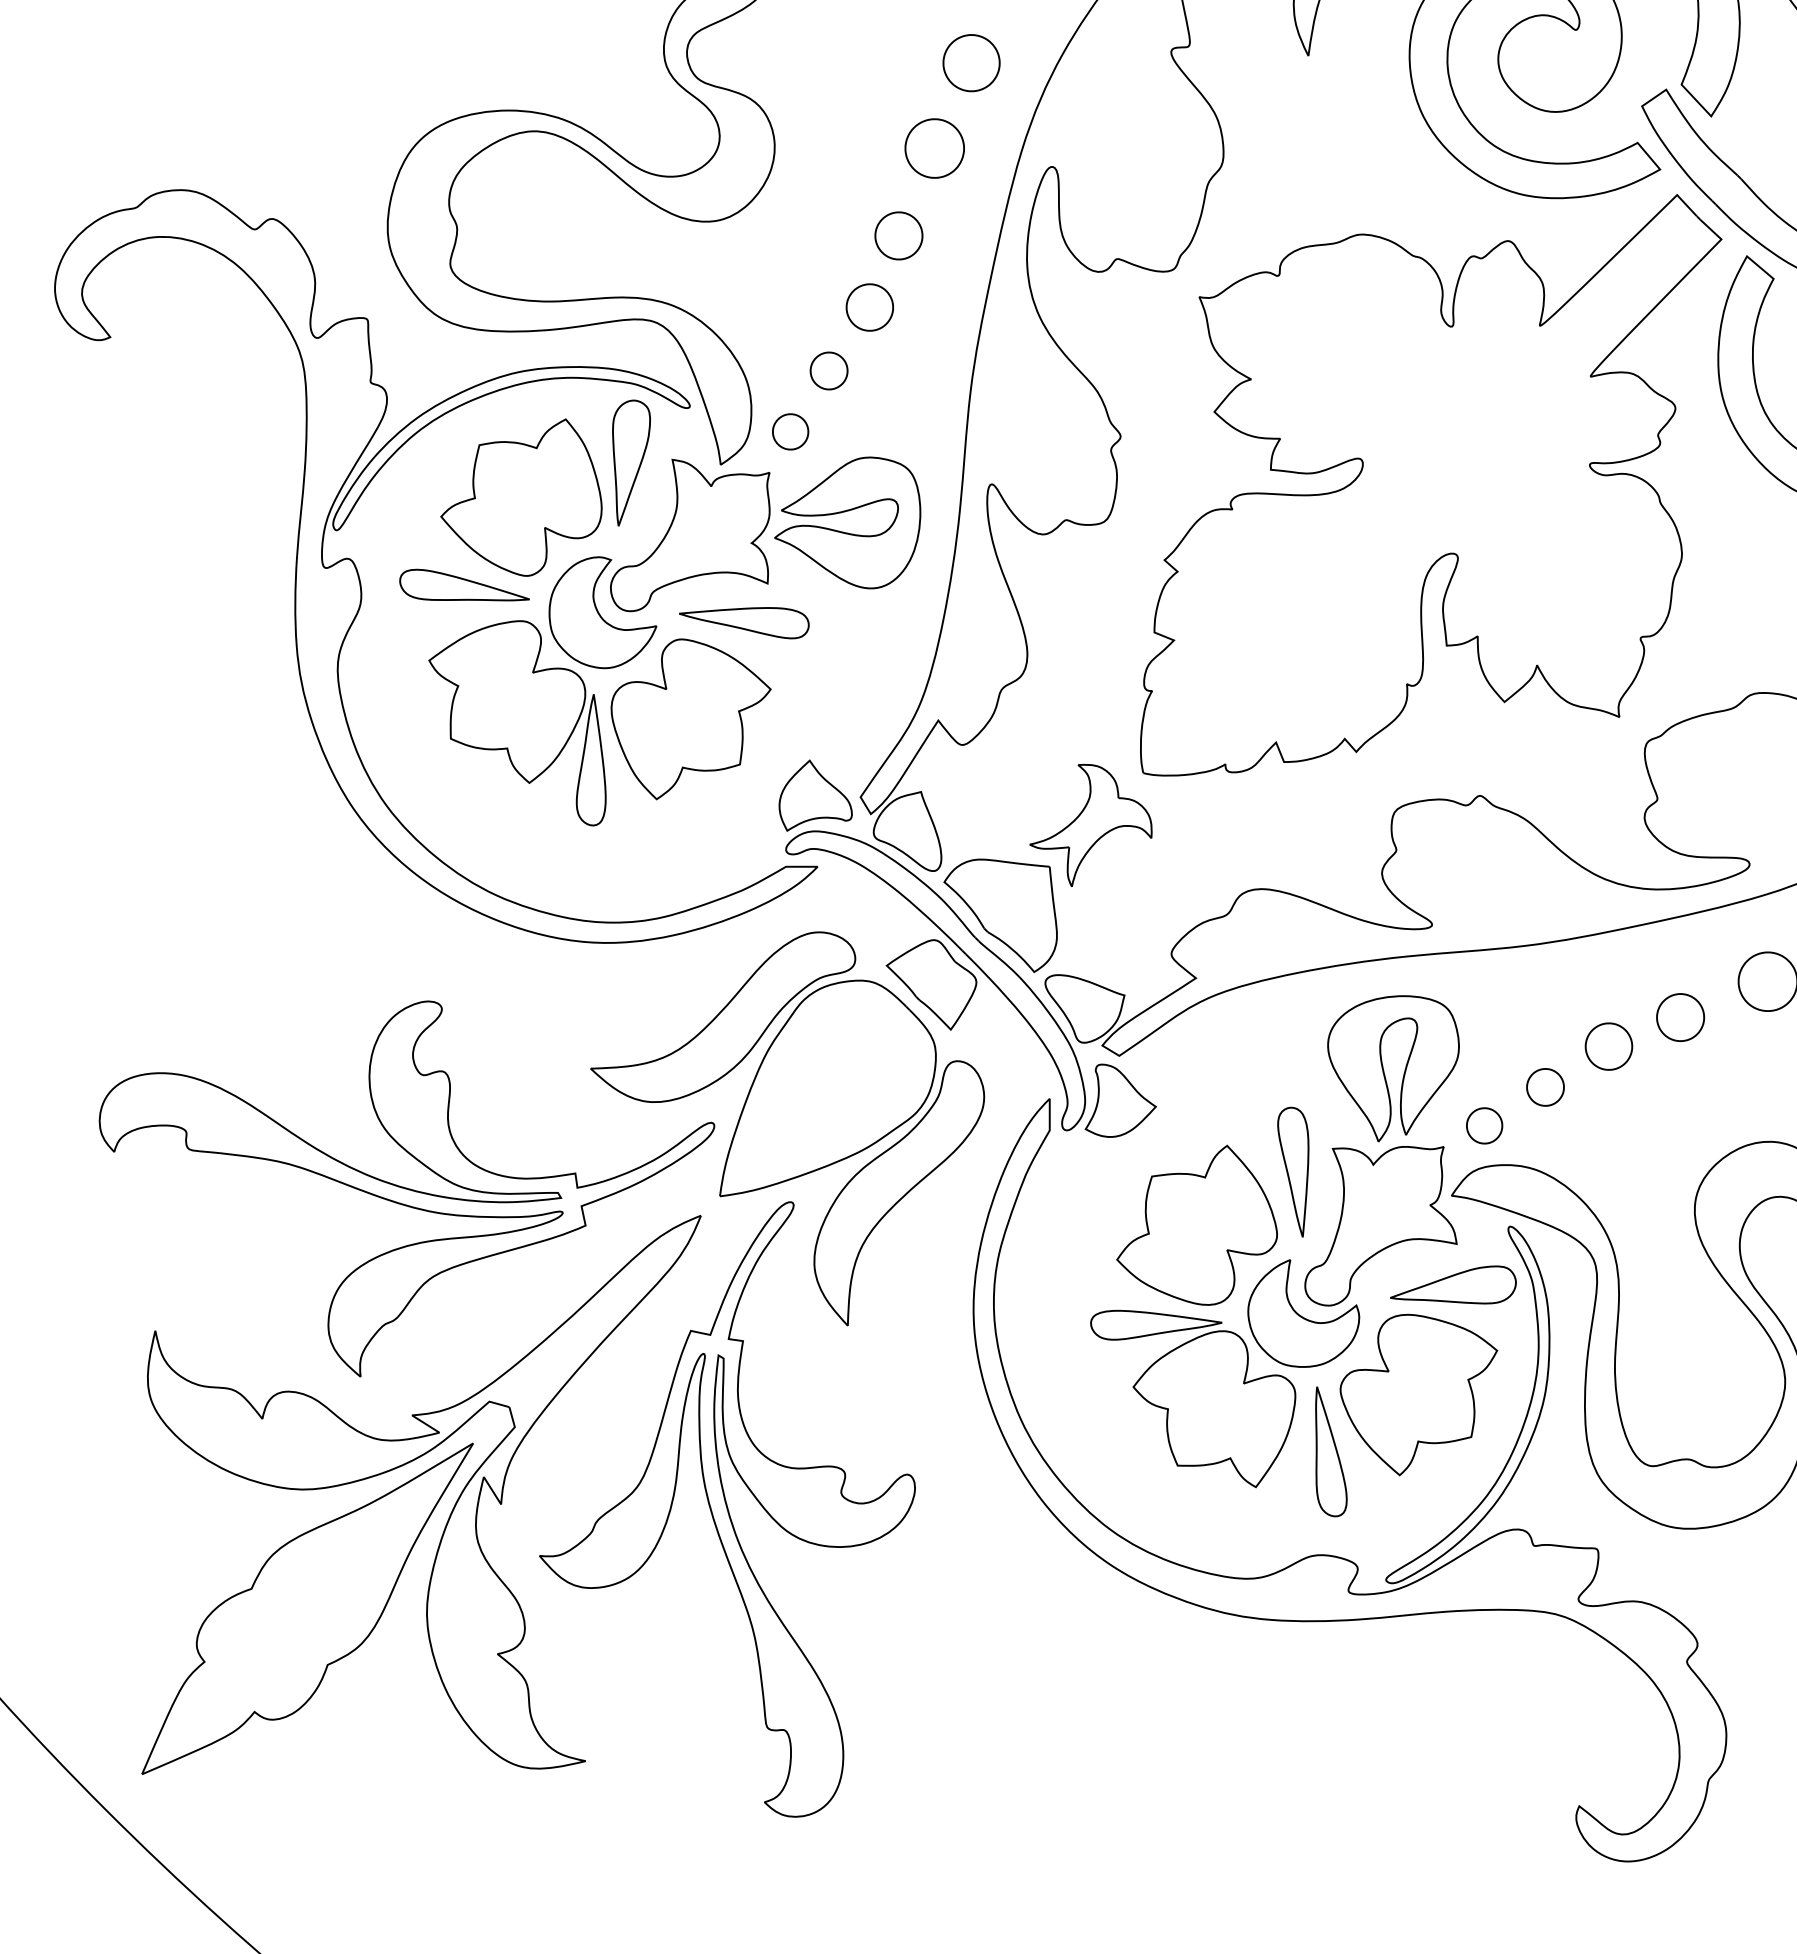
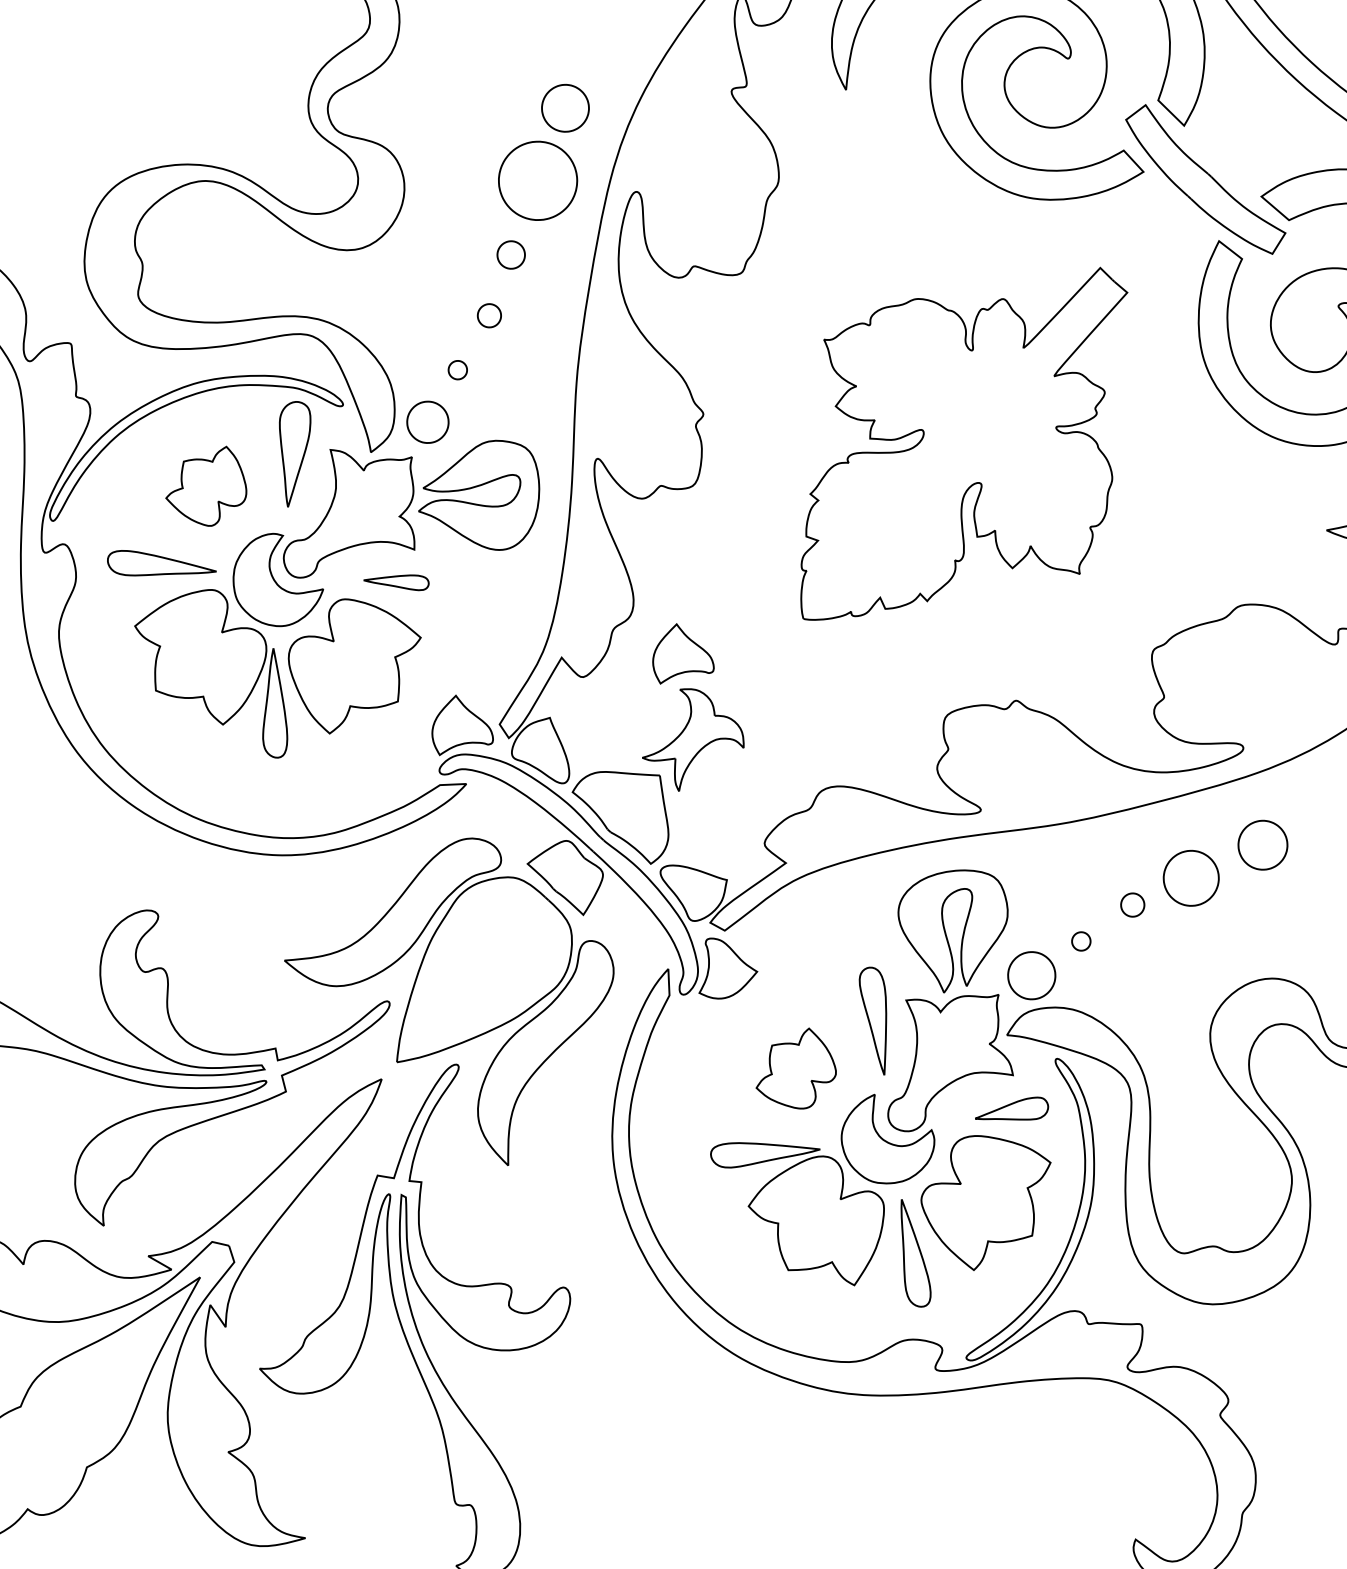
part: (934, 148) -> (537, 180), size x1.6
part: (898, 235) -> (510, 254), size x0.7
part: (869, 307) -> (489, 315), size x0.6
part: (828, 370) -> (457, 369), size x0.6
part: (790, 431) -> (427, 422), size x1.4
part: (1431, 485) -> (964, 443), size x0.7
part: (521, 497) -> (206, 486), size x0.6
part: (744, 623) -> (396, 583), size x0.6
part: (1083, 721) -> (682, 653), added
part: (1680, 1017) -> (1191, 878), size x1.4
part: (1608, 1046) -> (1132, 905), size x0.6
part: (1545, 1087) -> (1081, 941), size x0.6
part: (1484, 1125) -> (1031, 975), size x1.6
part: (1196, 1224) -> (795, 1068), size x0.6
part: (1453, 1284) -> (1011, 1109), size x0.7

